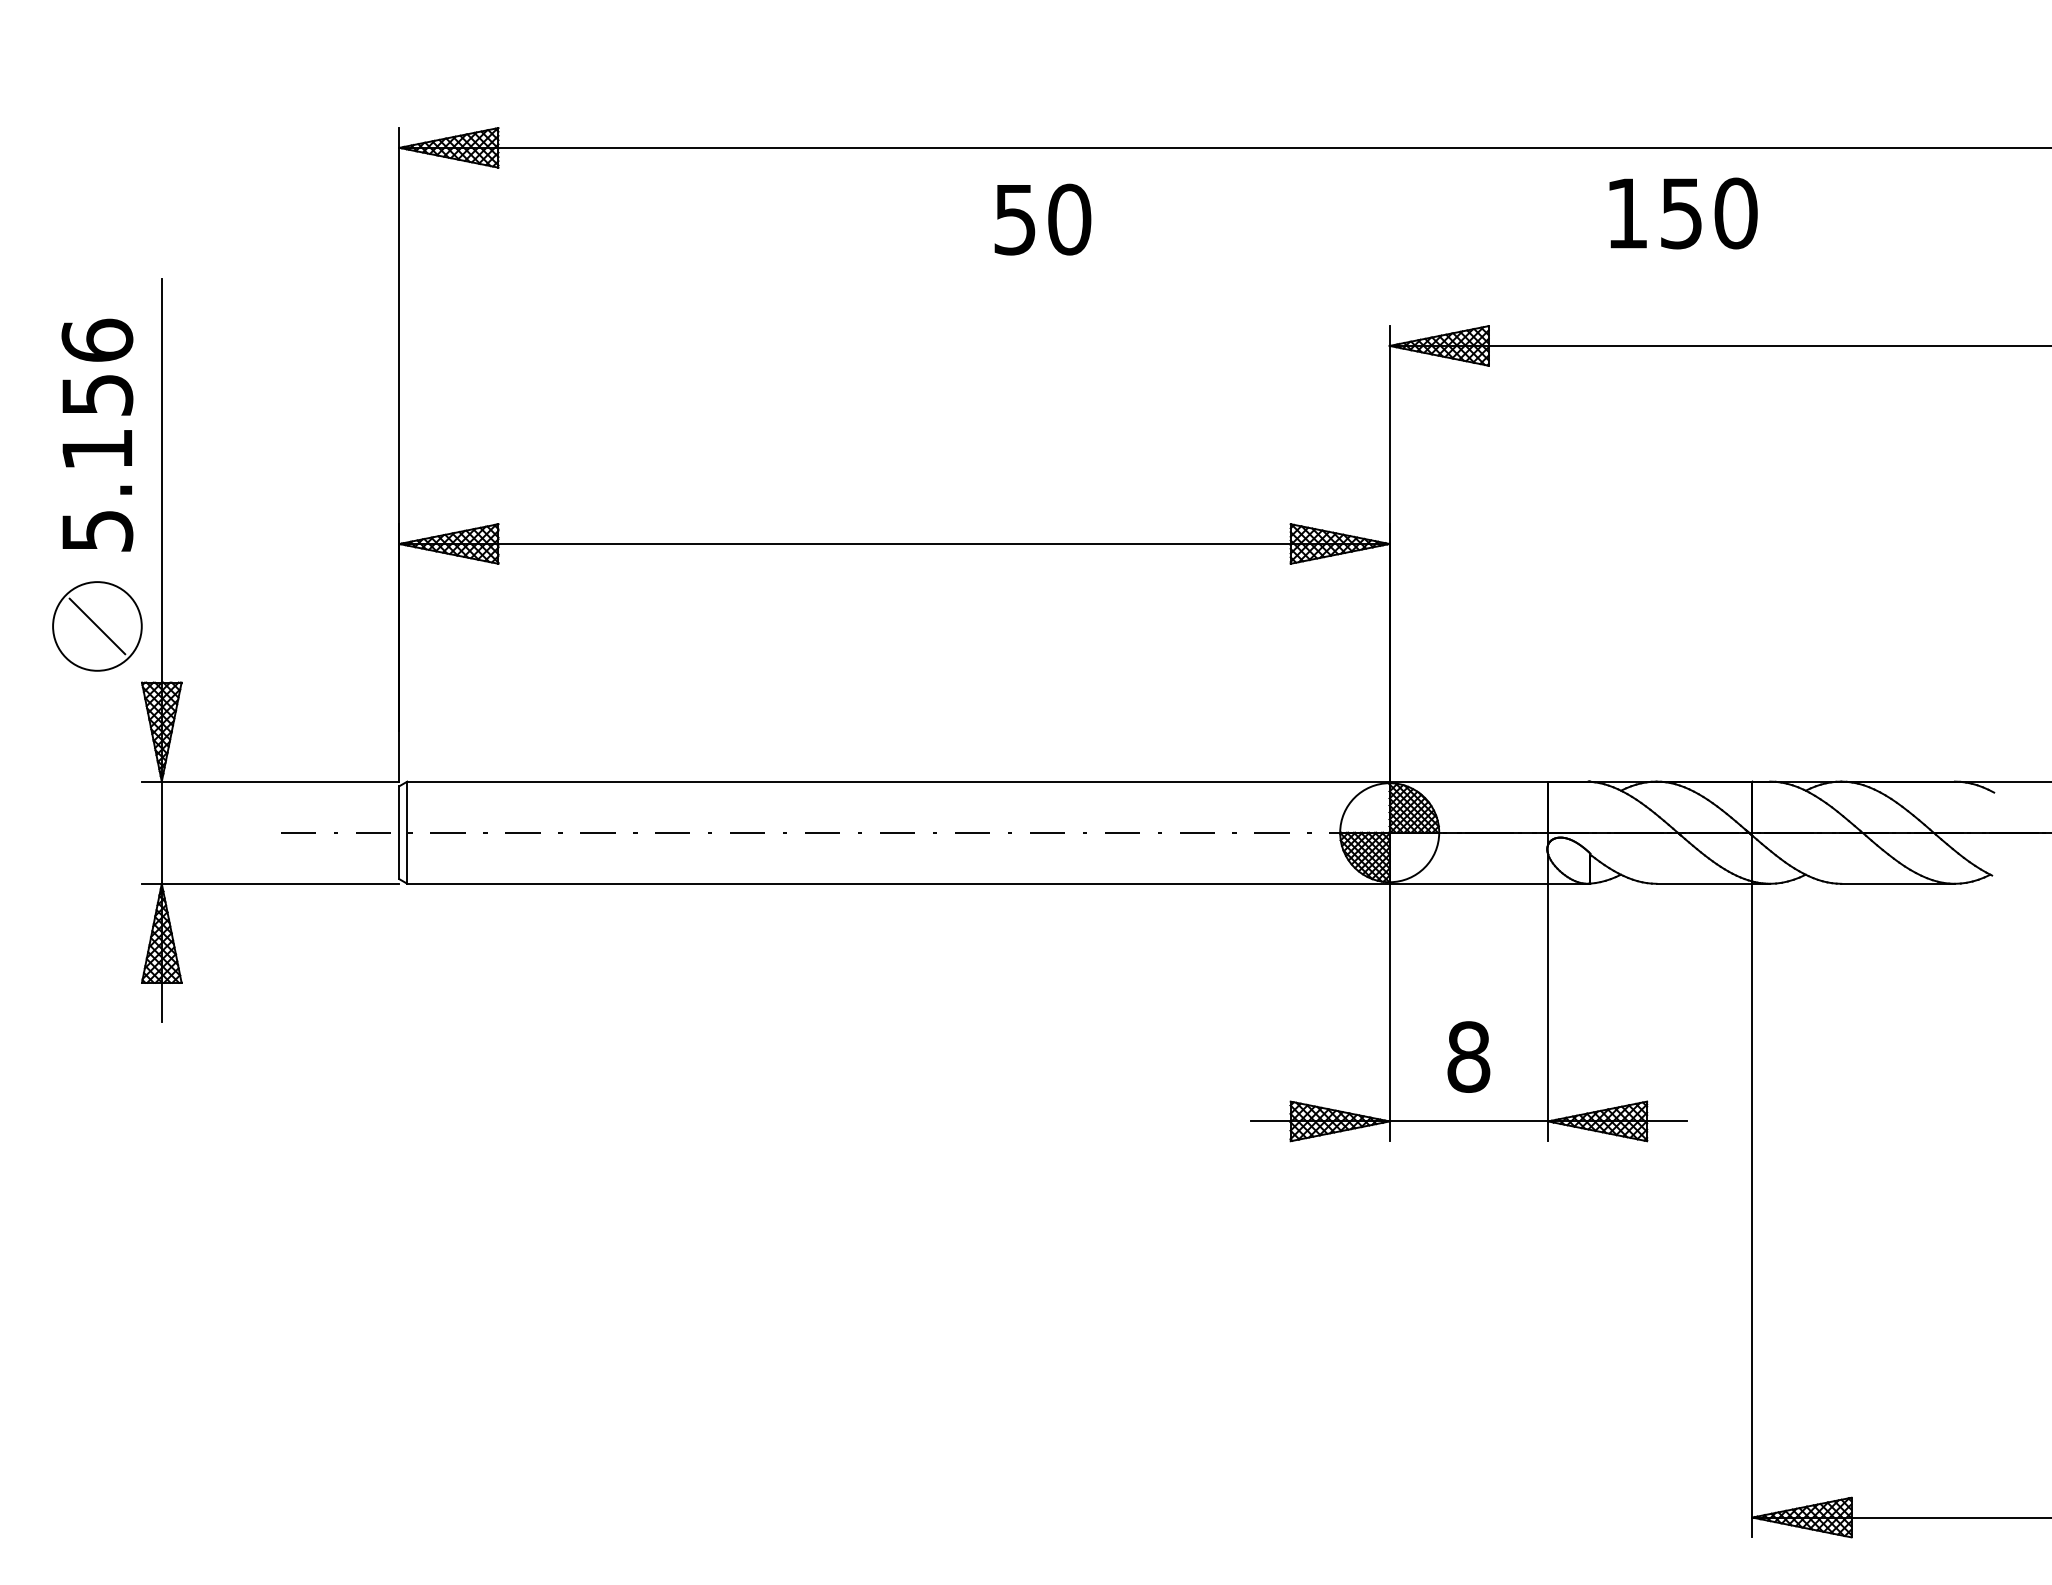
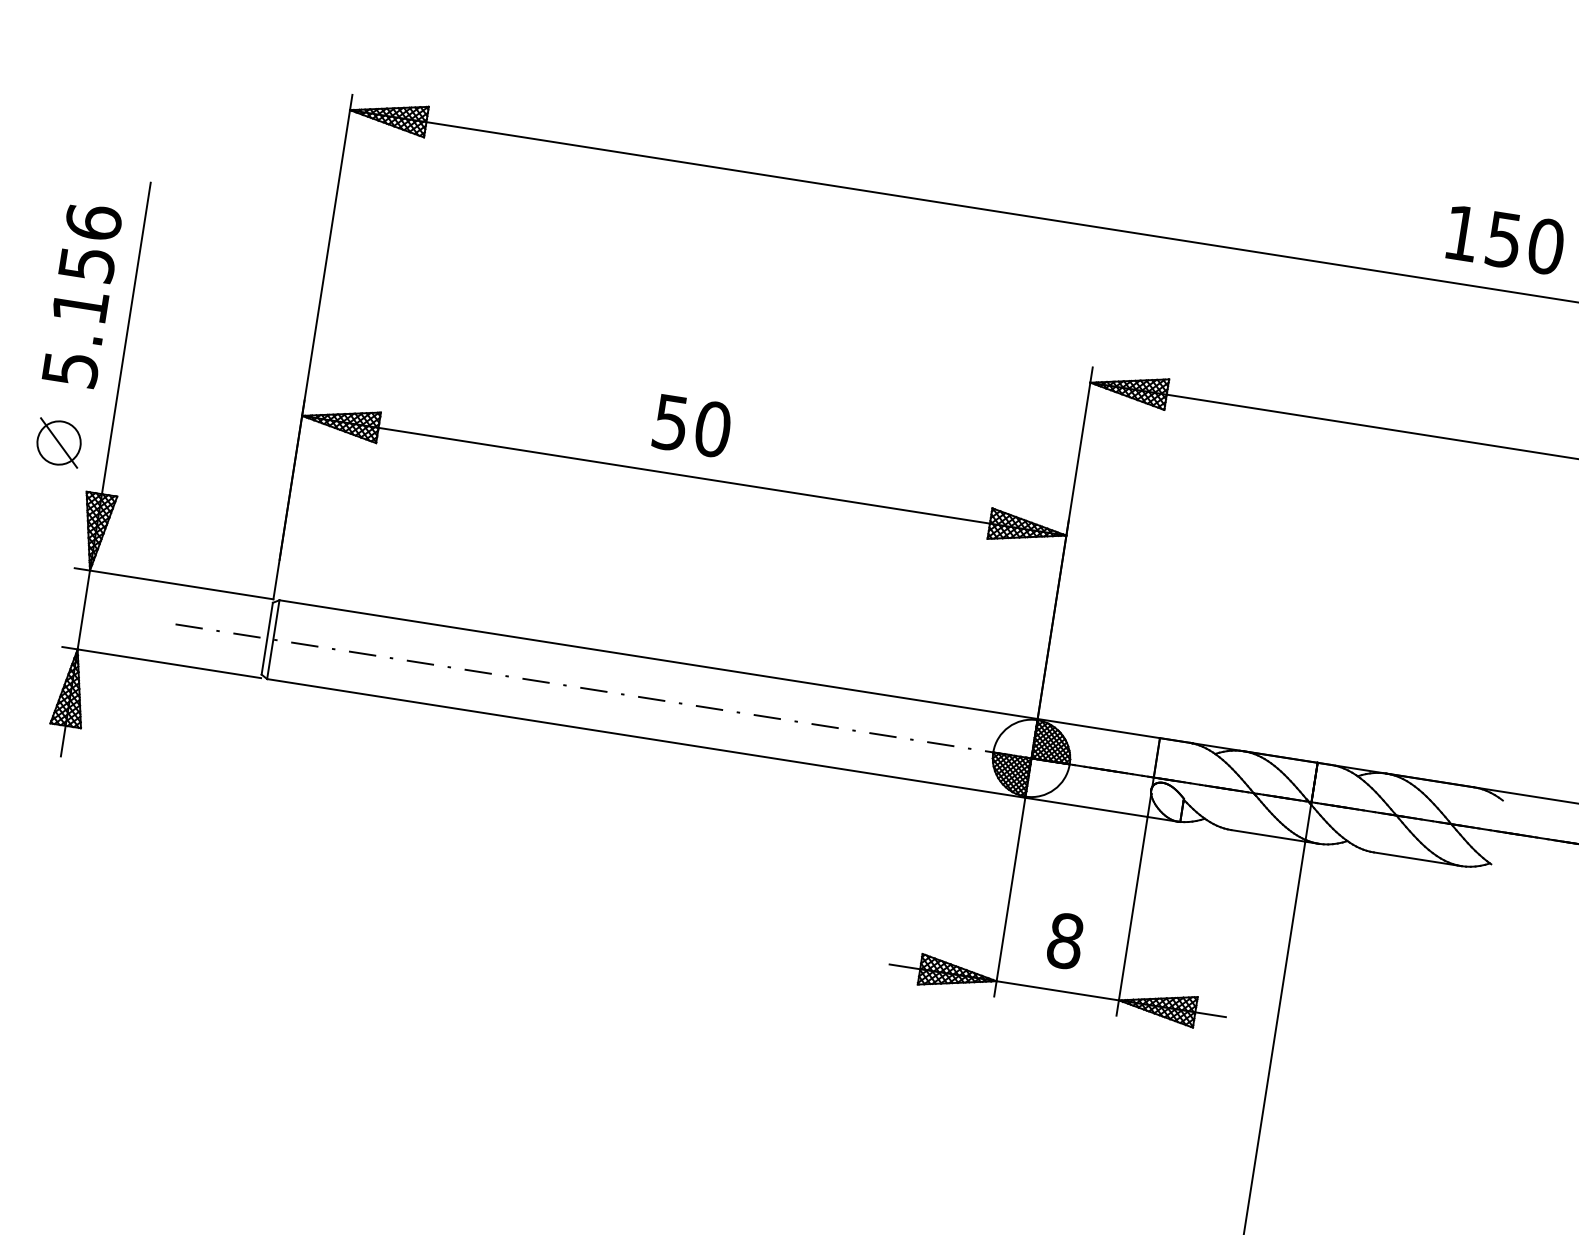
text: (1683, 213) -> (1505, 240), moved
text: (1042, 219) -> (692, 425), moved
circle: (97, 626) -> (59, 443), size x0.62

